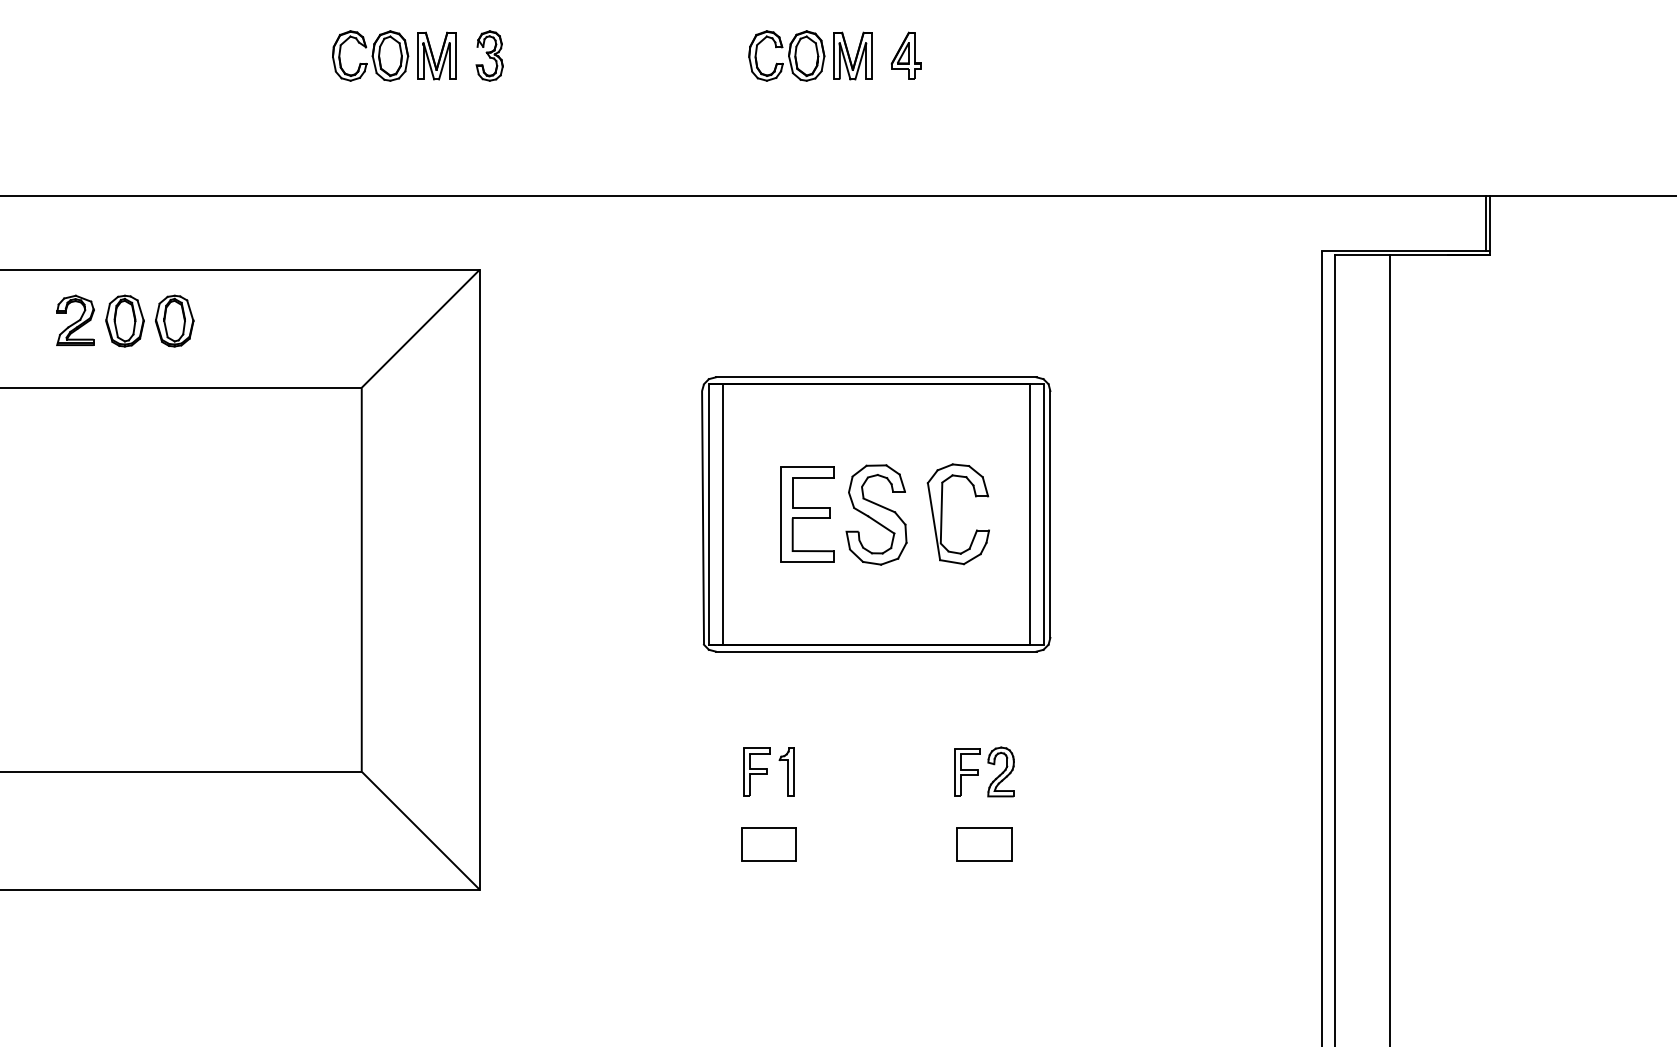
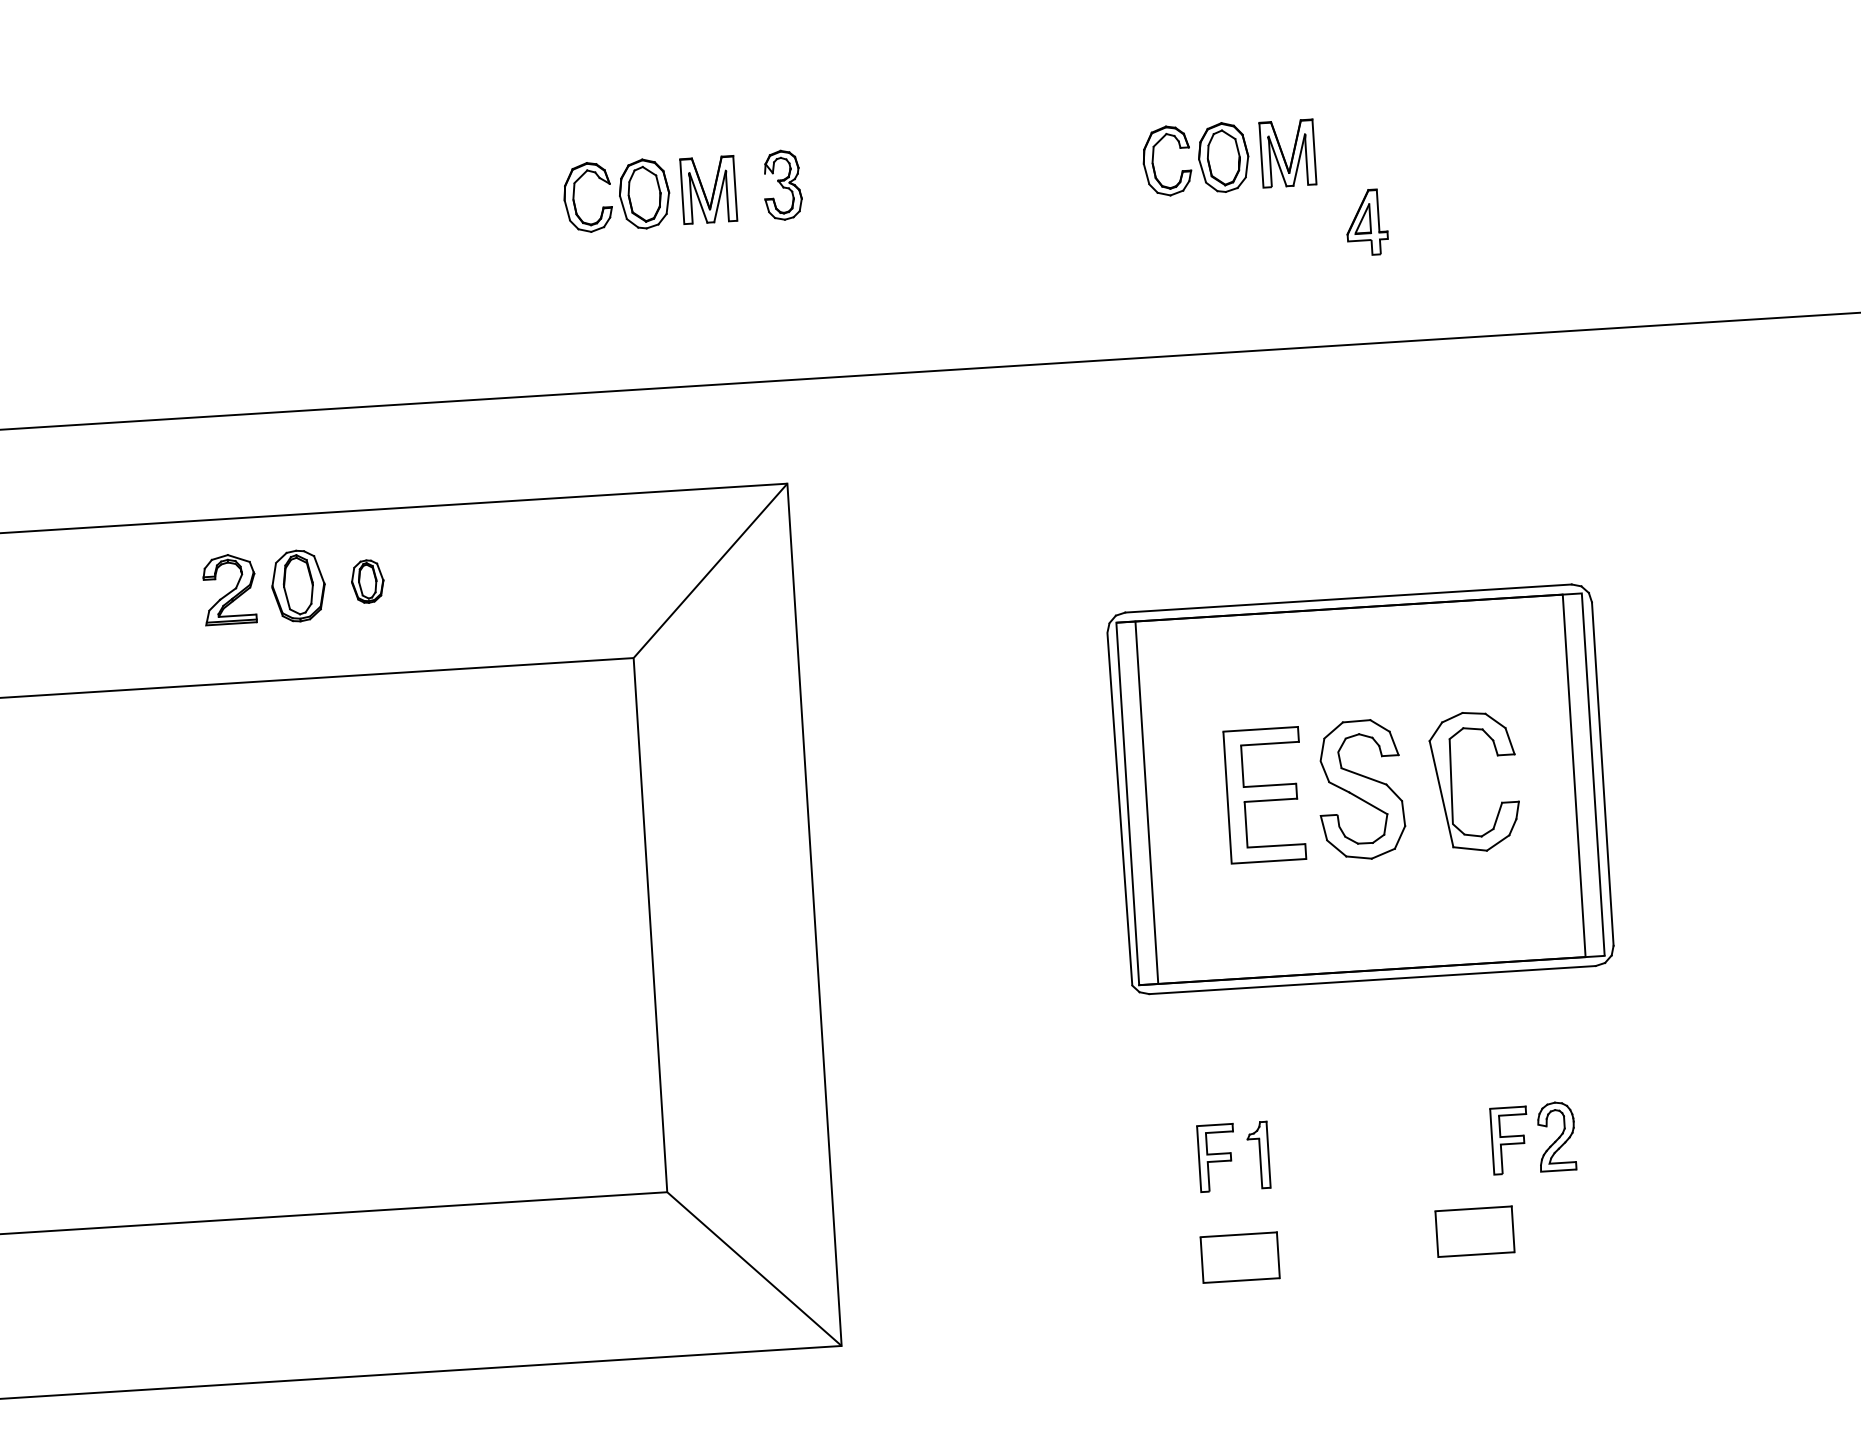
part: (905, 55) -> (1365, 221), moved
part: (174, 320) -> (367, 580), size x0.6
part: (984, 844) -> (1475, 1231), moved

